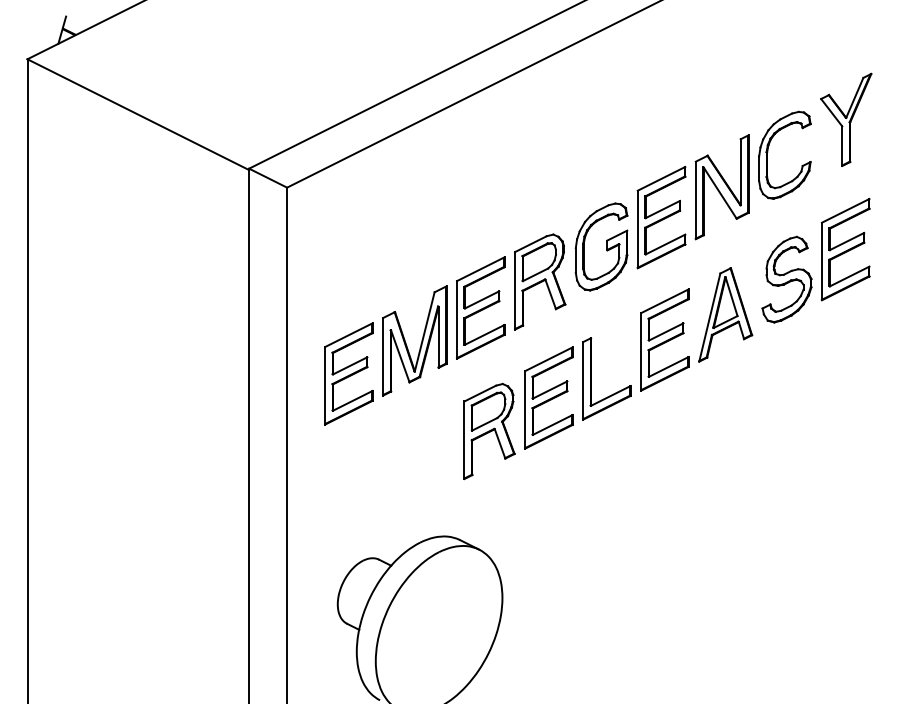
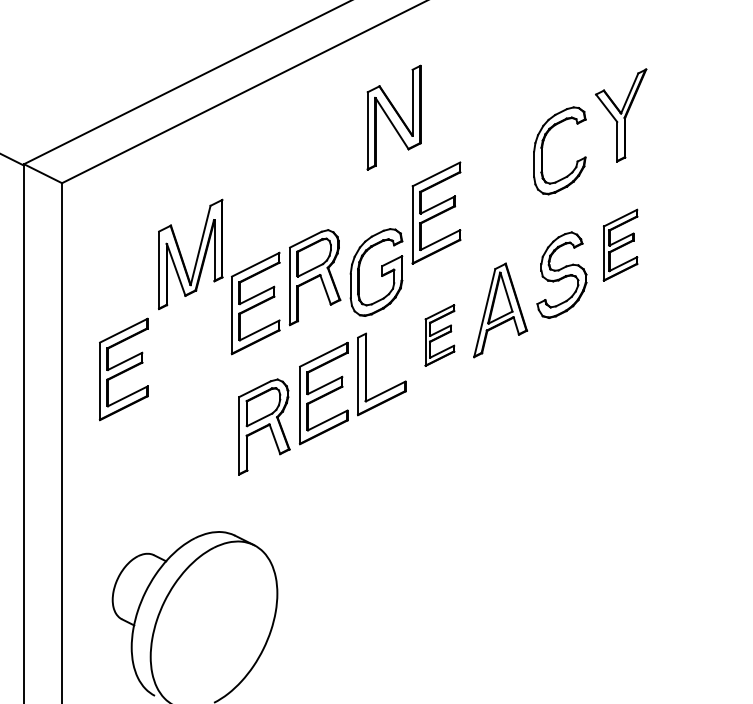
part: (721, 187) -> (393, 118), moved
part: (601, 246) -> (376, 272), moved
part: (845, 249) -> (620, 245), size x0.7
part: (664, 339) -> (439, 335), size x0.6
part: (420, 343) -> (196, 257), moved

